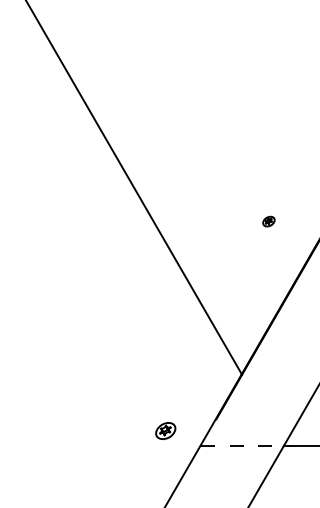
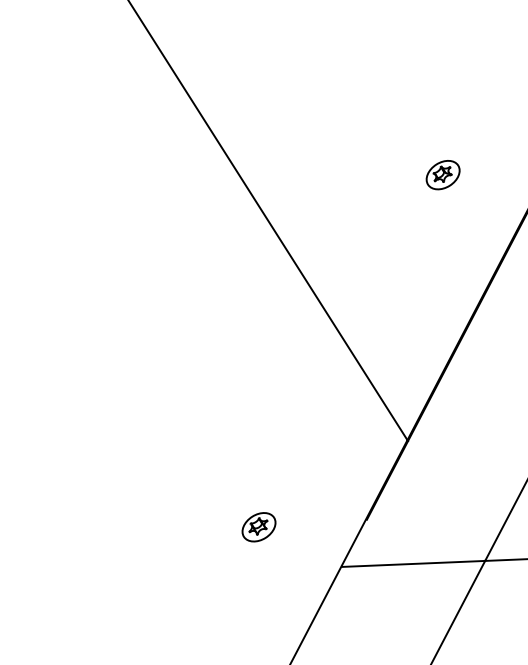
part: (268, 221) -> (442, 174), size x1.67
part: (165, 431) -> (258, 528), moved
line: (242, 446) -> (413, 564), dashed -> solid

